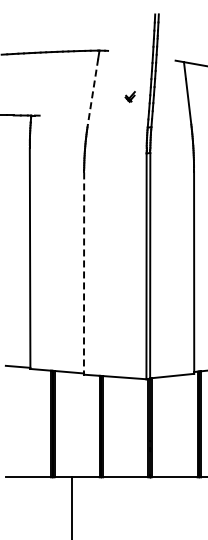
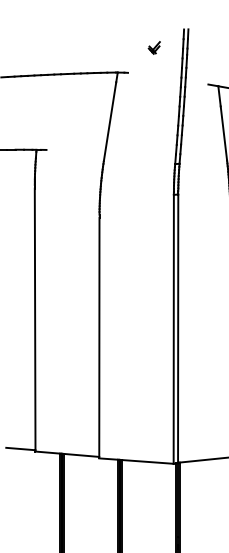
line: (93, 91) -> (110, 121), dashed -> solid
part: (129, 96) -> (153, 47), moved
line: (84, 272) -> (99, 336), dashed -> solid

